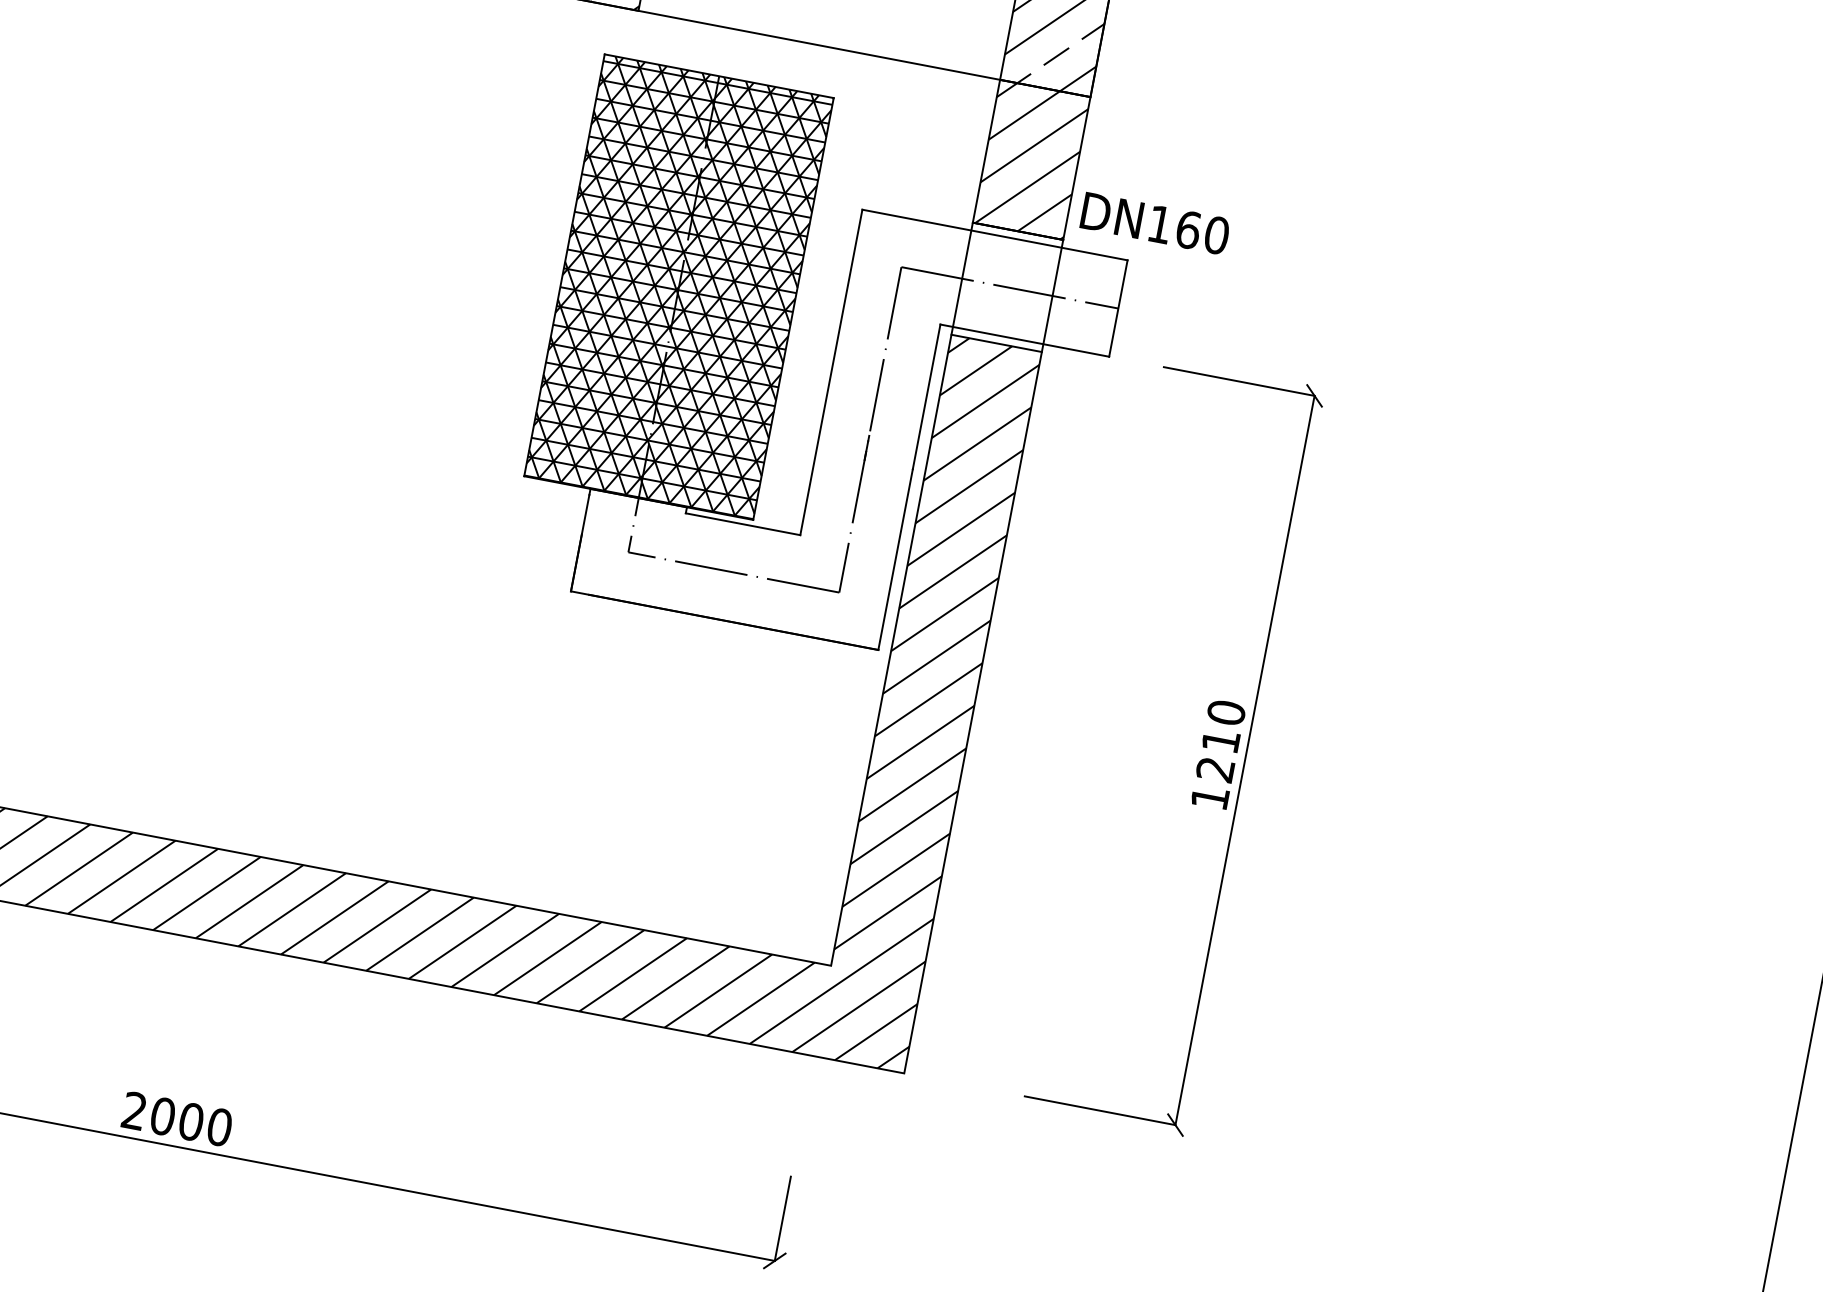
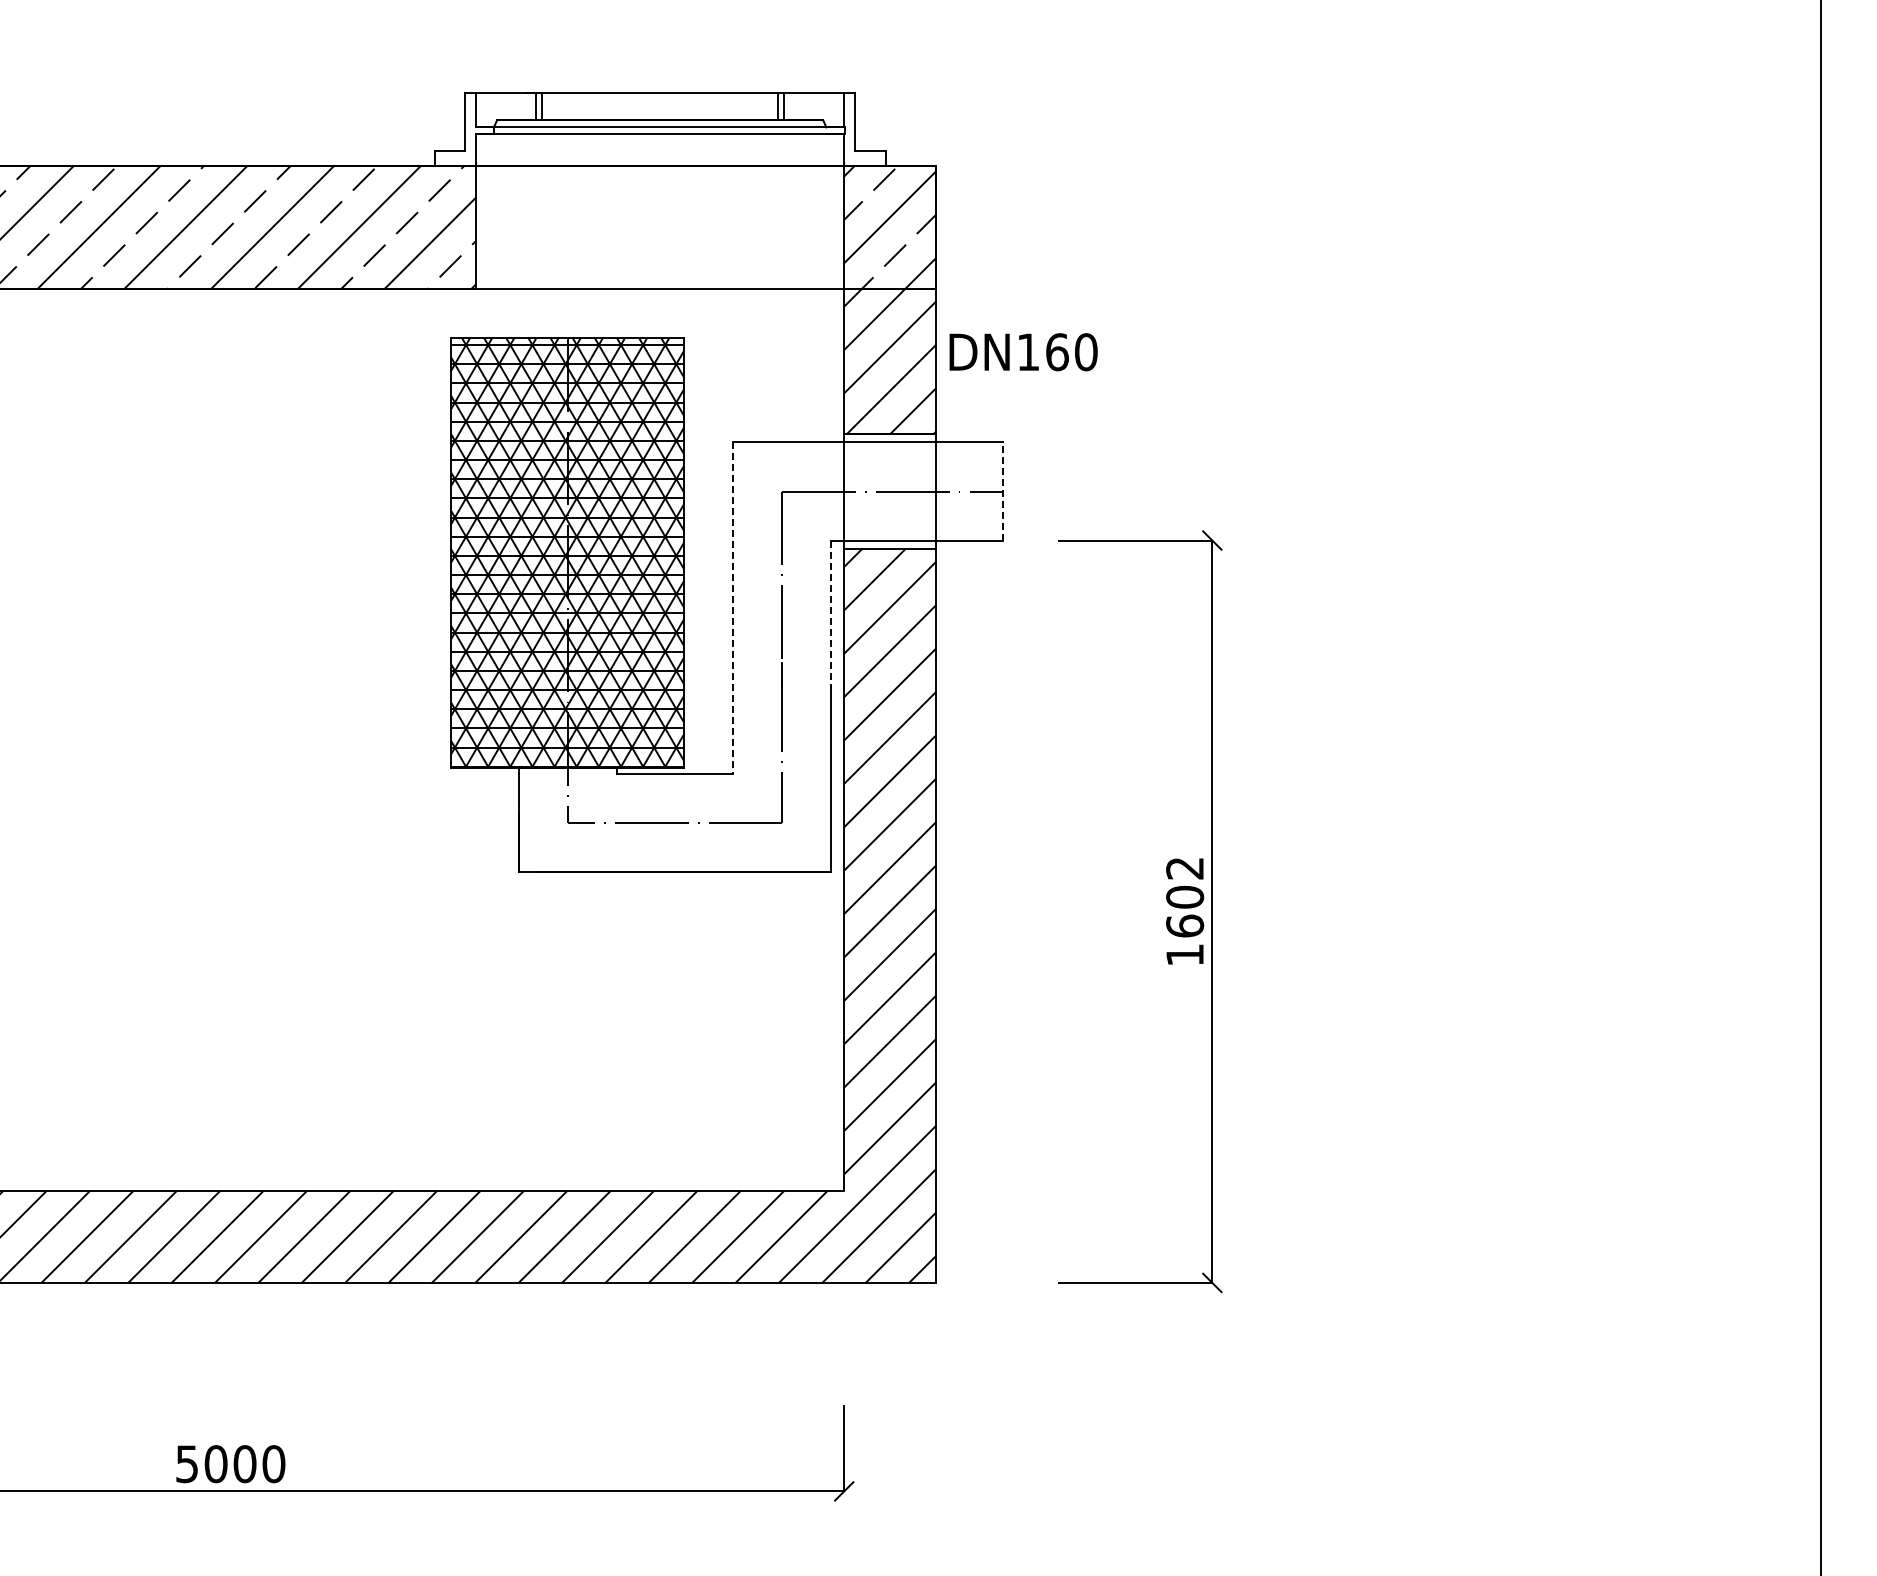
text: (1155, 223) -> (1023, 352), moved
line: (1118, 308) -> (1003, 491), solid -> dashed
line: (831, 372) -> (733, 608), solid -> dashed
line: (926, 397) -> (831, 614), solid -> dashed
text: (1221, 741) -> (1185, 897), 1210 -> 1602
text: (133, 1111) -> (186, 1464), 2000 -> 5000

